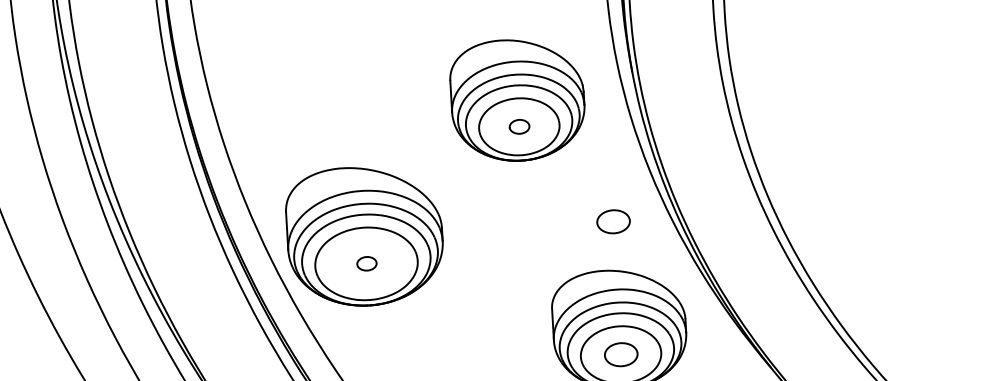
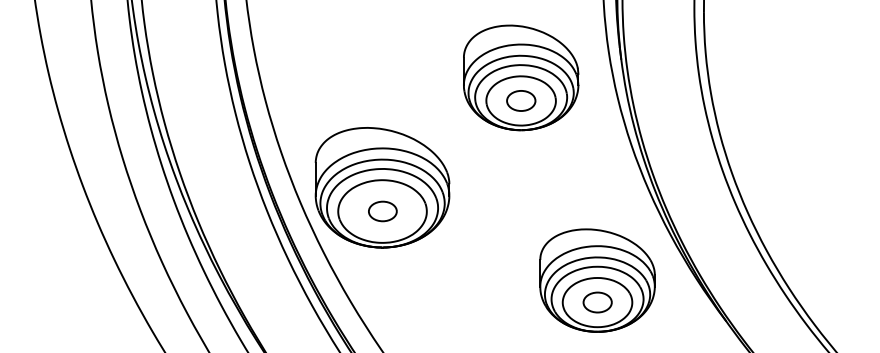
part: (519, 126) -> (521, 100), size x1.67
part: (613, 221) -> (597, 187), removed
part: (366, 263) -> (382, 211), size x1.67

